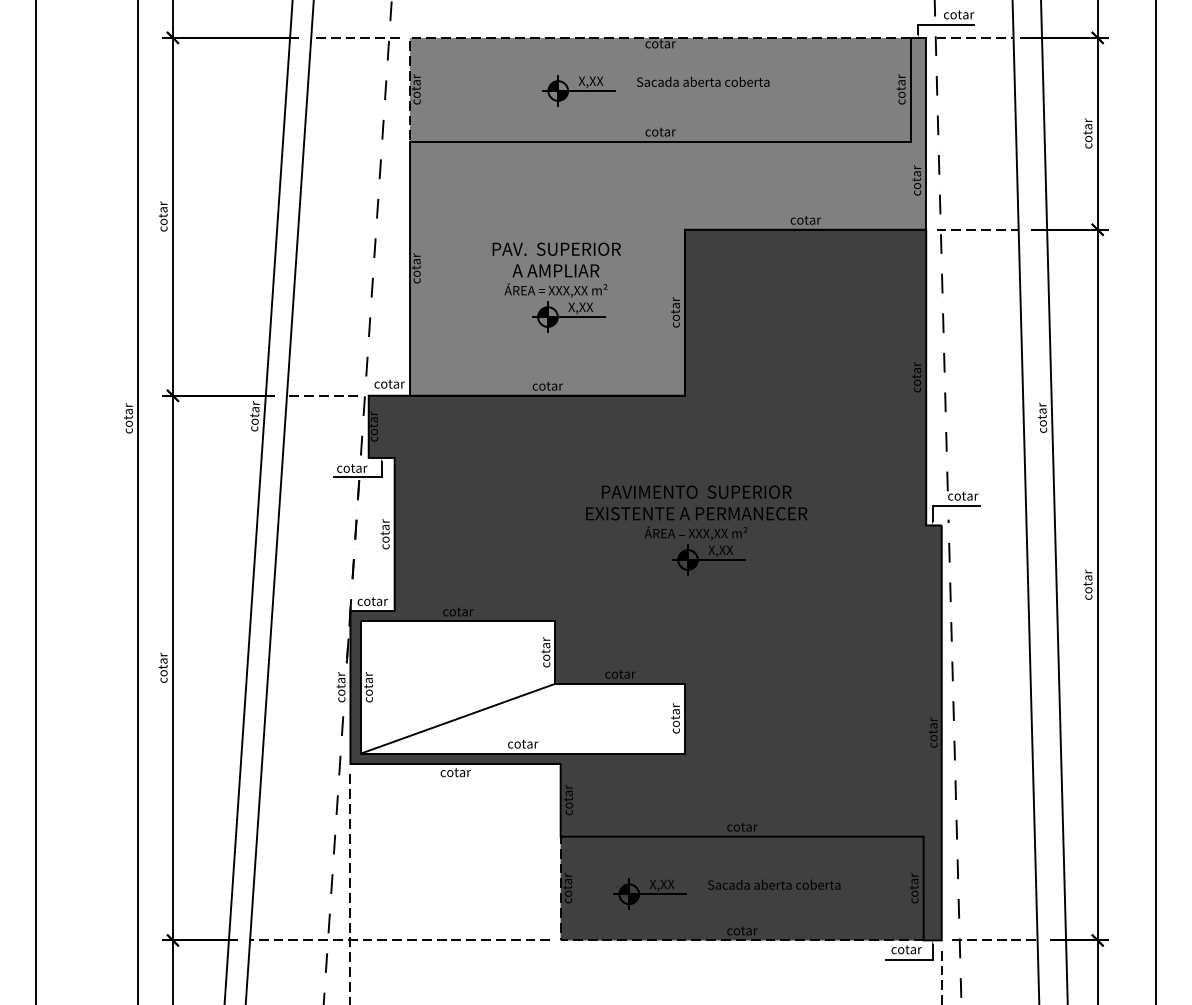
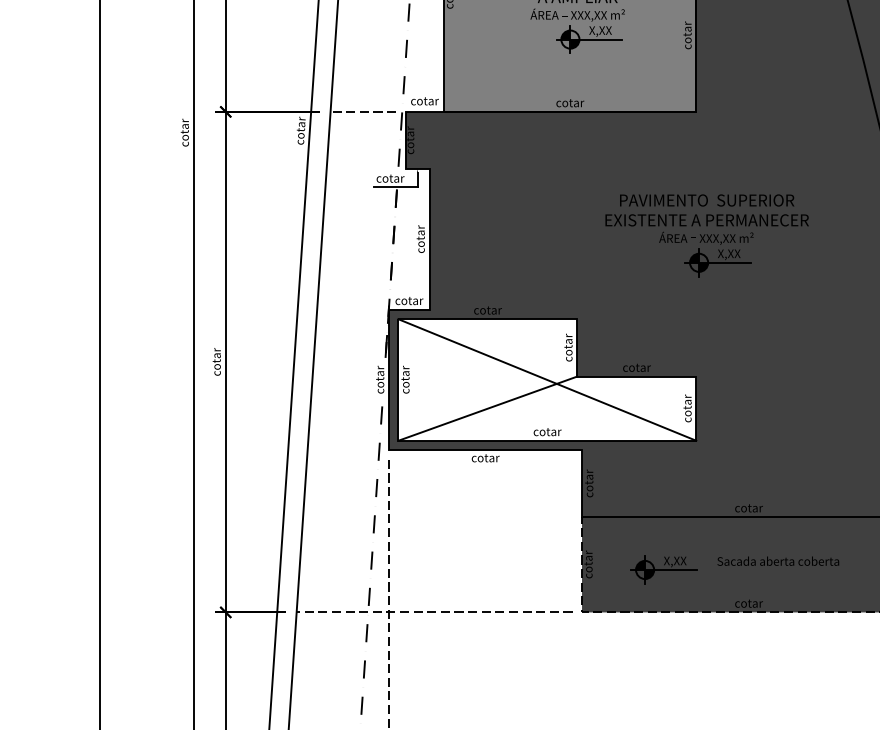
line: (522, 687) -> (546, 379), added

